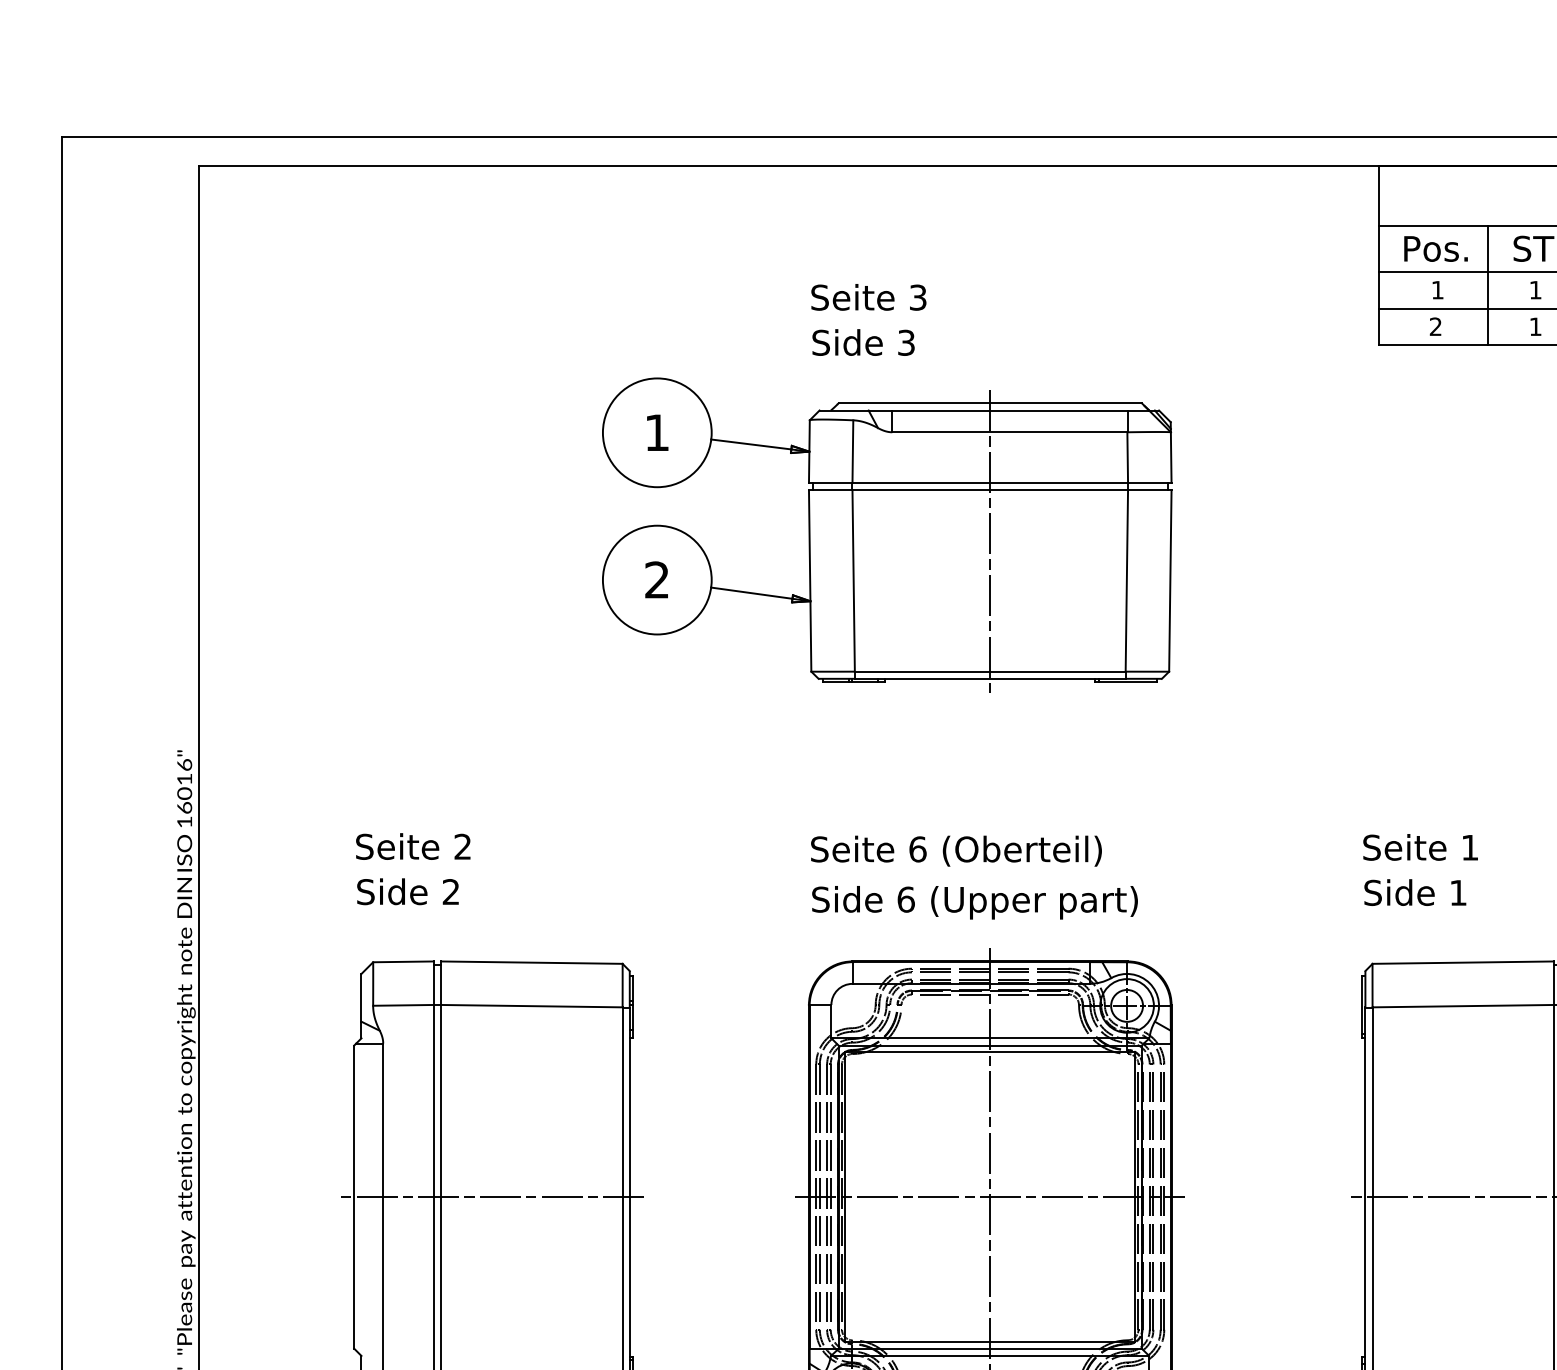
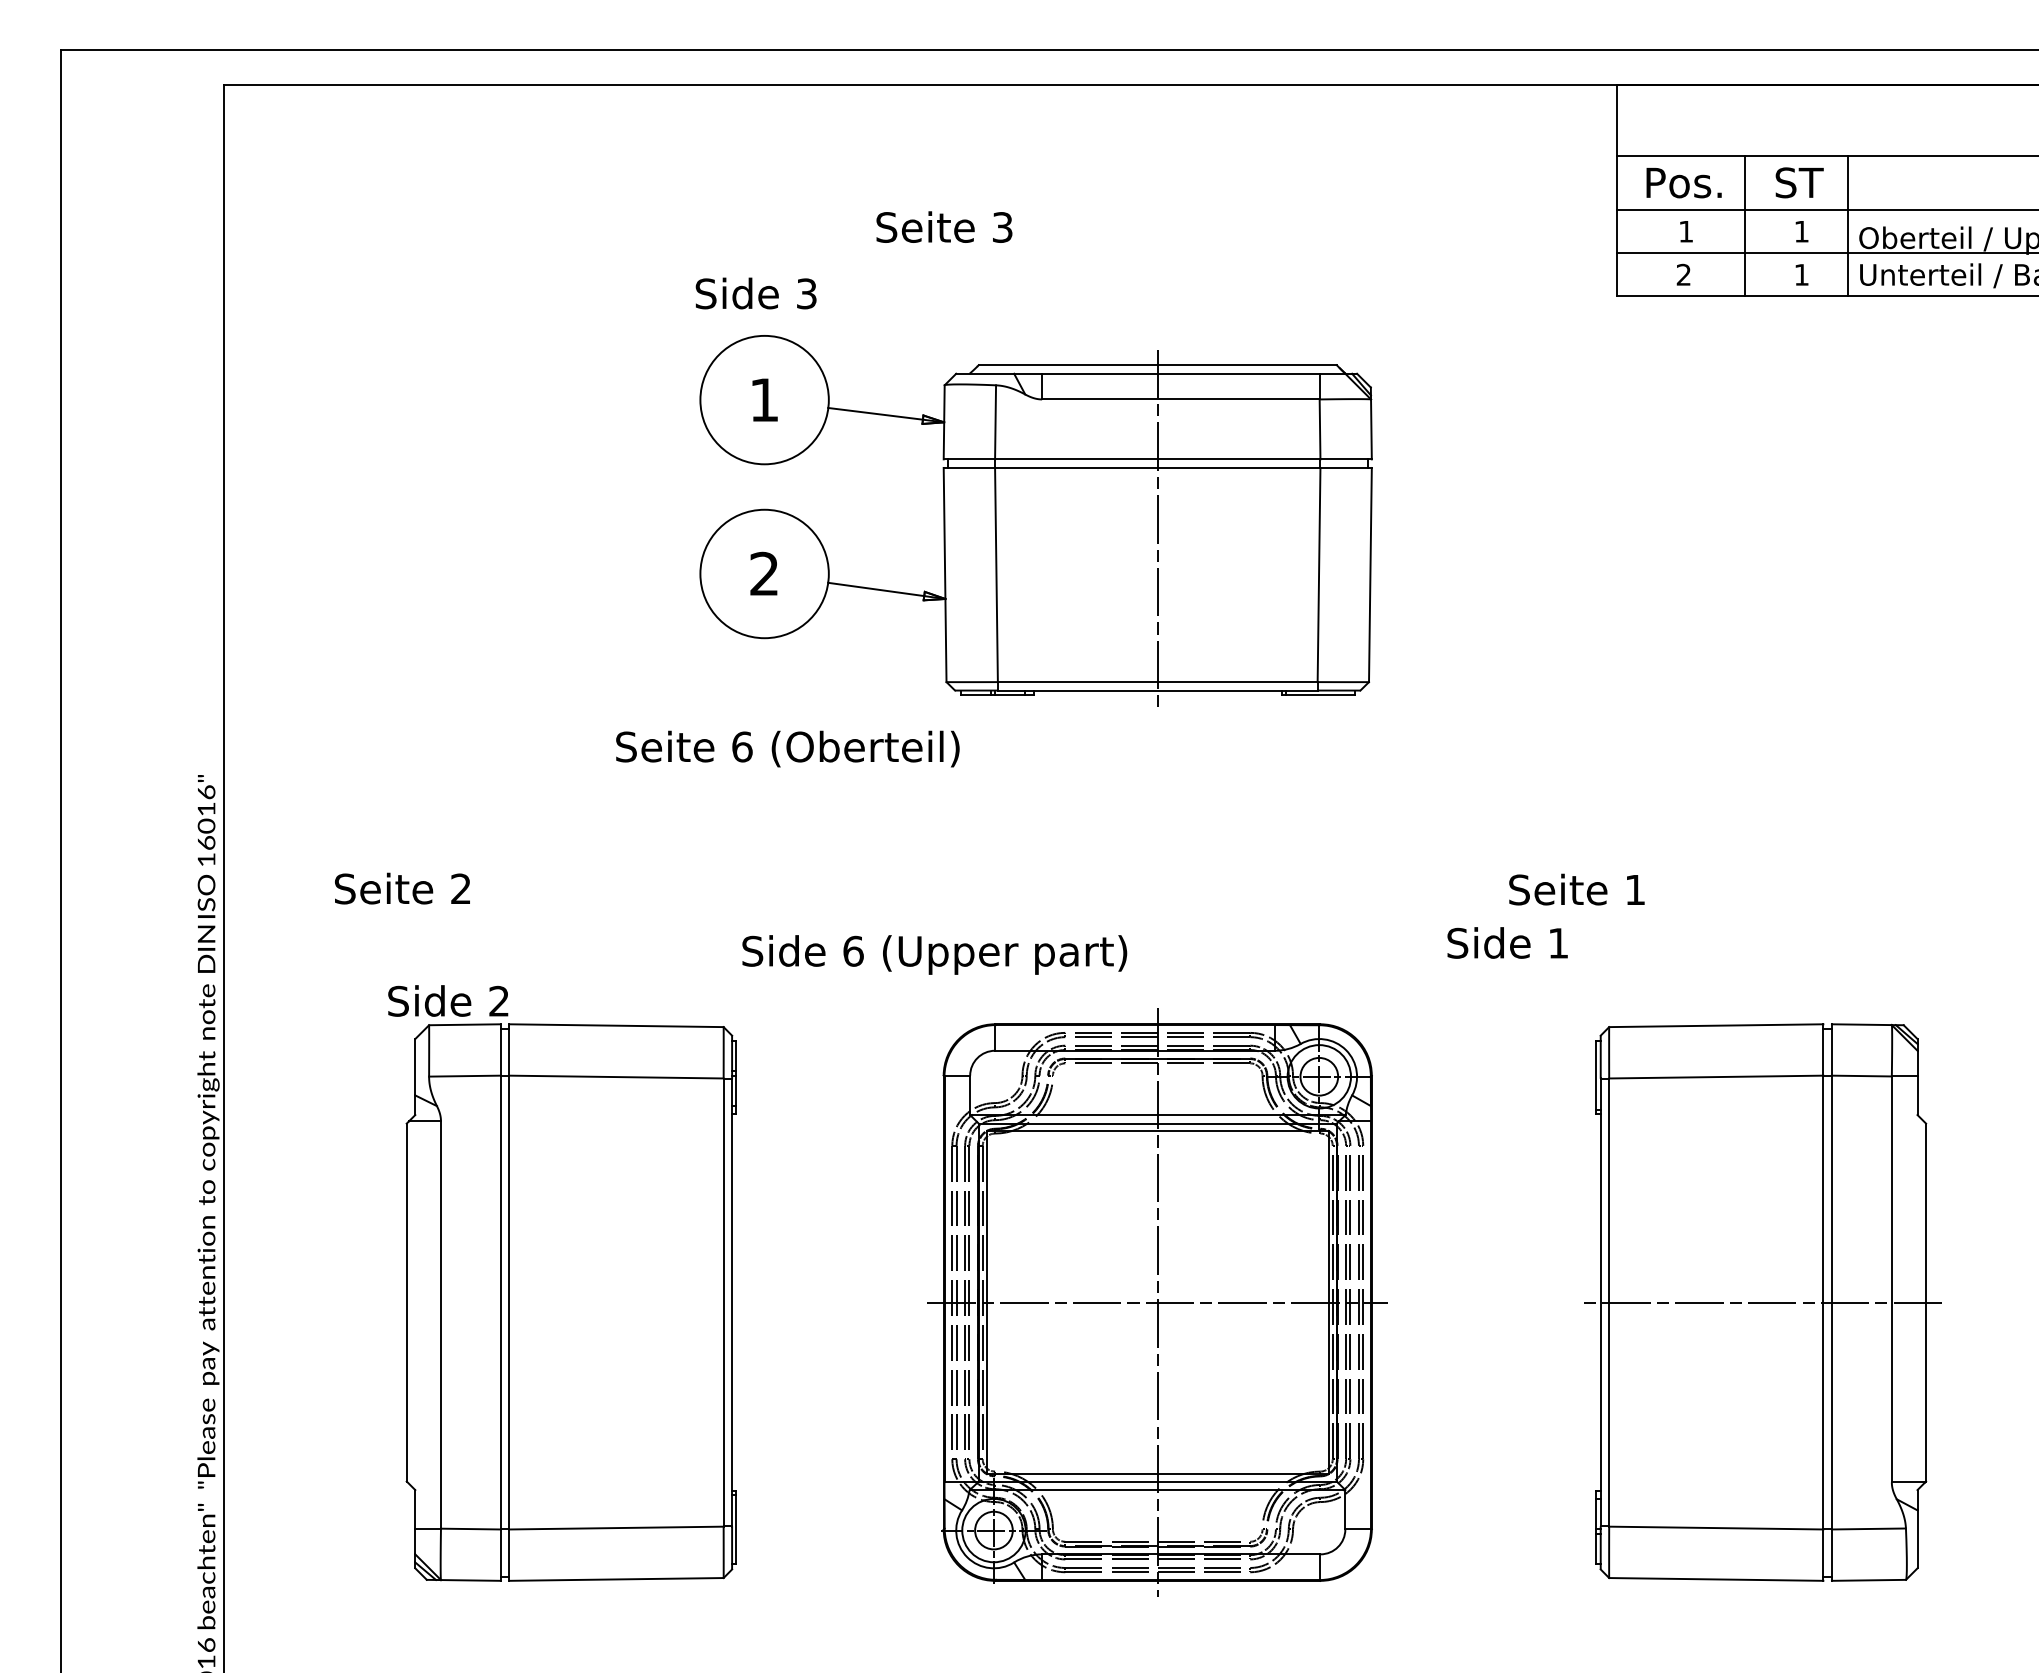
text: (868, 296) -> (944, 226), moved
text: (863, 342) -> (755, 293), moved
text: (413, 846) -> (402, 888), moved
text: (1420, 847) -> (1576, 889), moved
text: (956, 850) -> (787, 748), moved
text: (408, 891) -> (448, 1000), moved
text: (1415, 892) -> (1507, 942), moved
text: (974, 902) -> (934, 954), moved
line: (491, 1197) -> (568, 1302), removed

